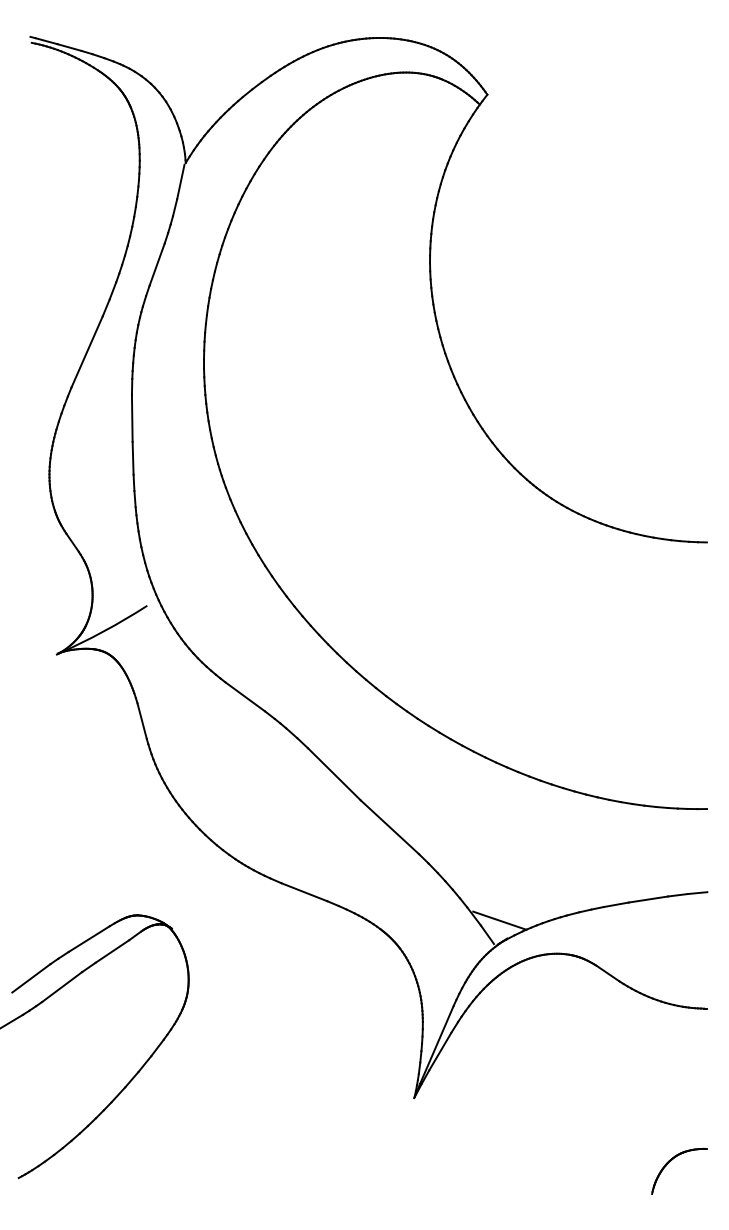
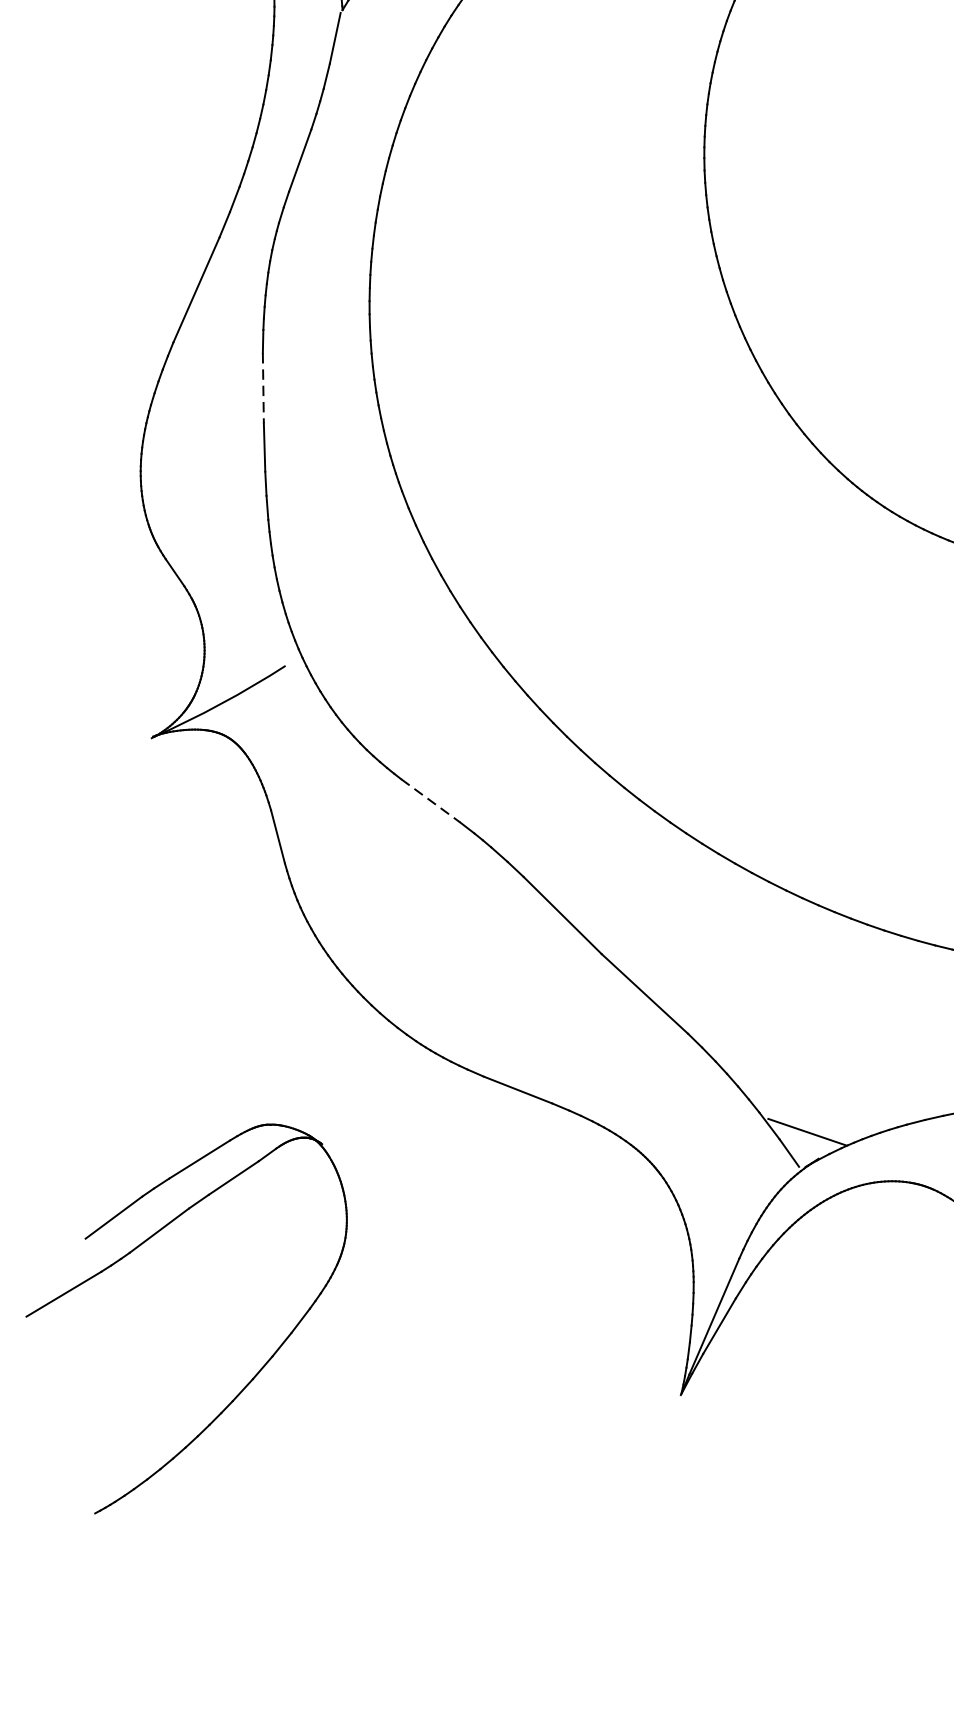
line: (132, 418) -> (263, 388), solid -> dashed
line: (245, 696) -> (431, 800), solid -> dashed

